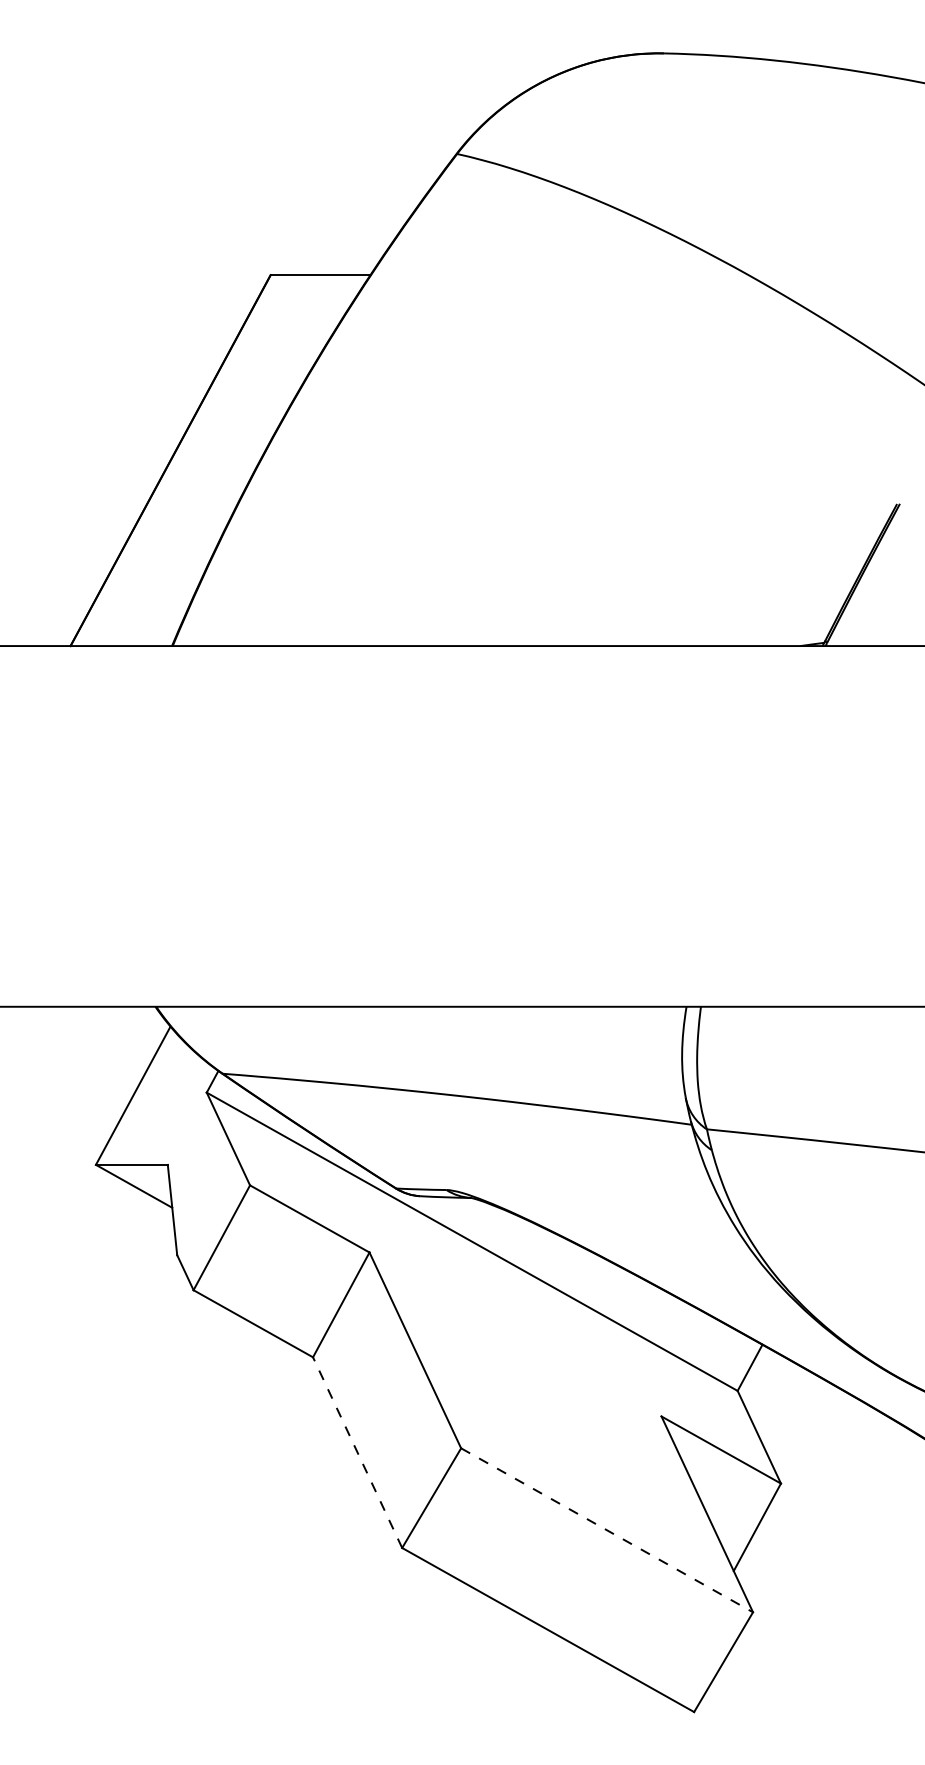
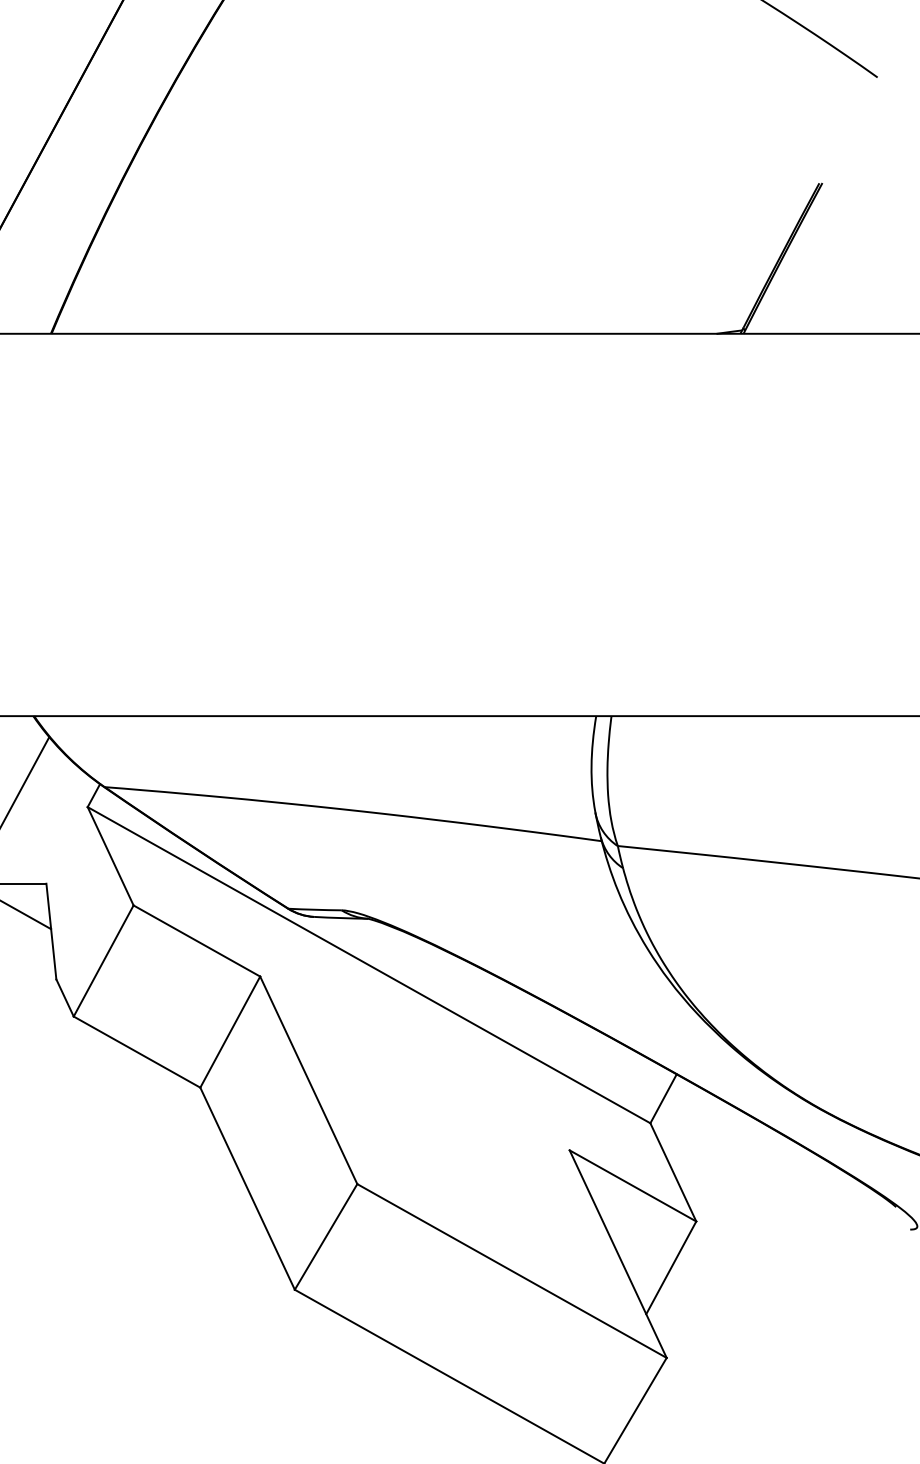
line: (357, 1452) -> (247, 1188), dashed -> solid
line: (607, 1530) -> (512, 1271), dashed -> solid

